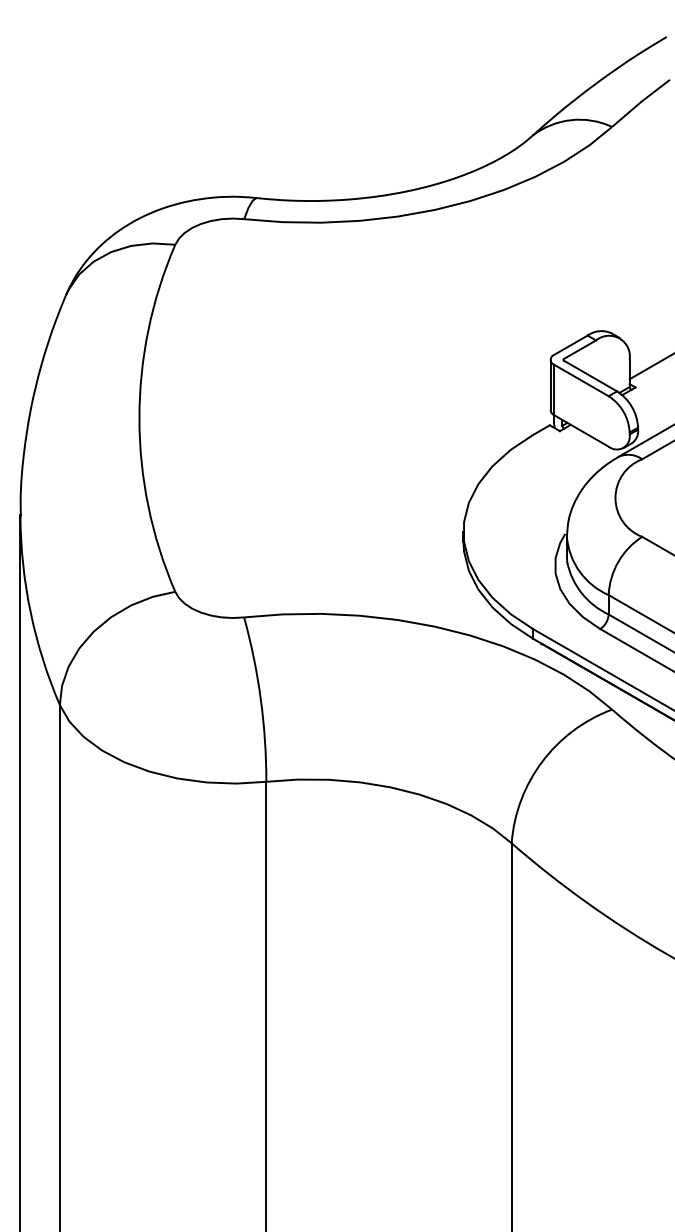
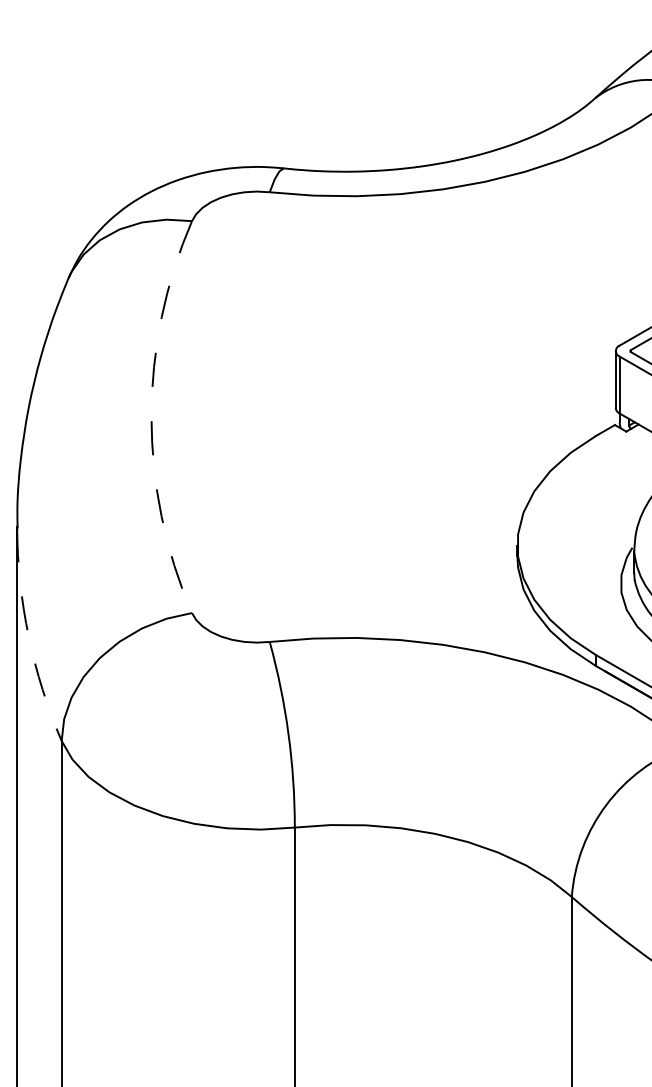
arc: (139, 418) -> (151, 417), solid -> dashed
arc: (30, 612) -> (28, 636), solid -> dashed

